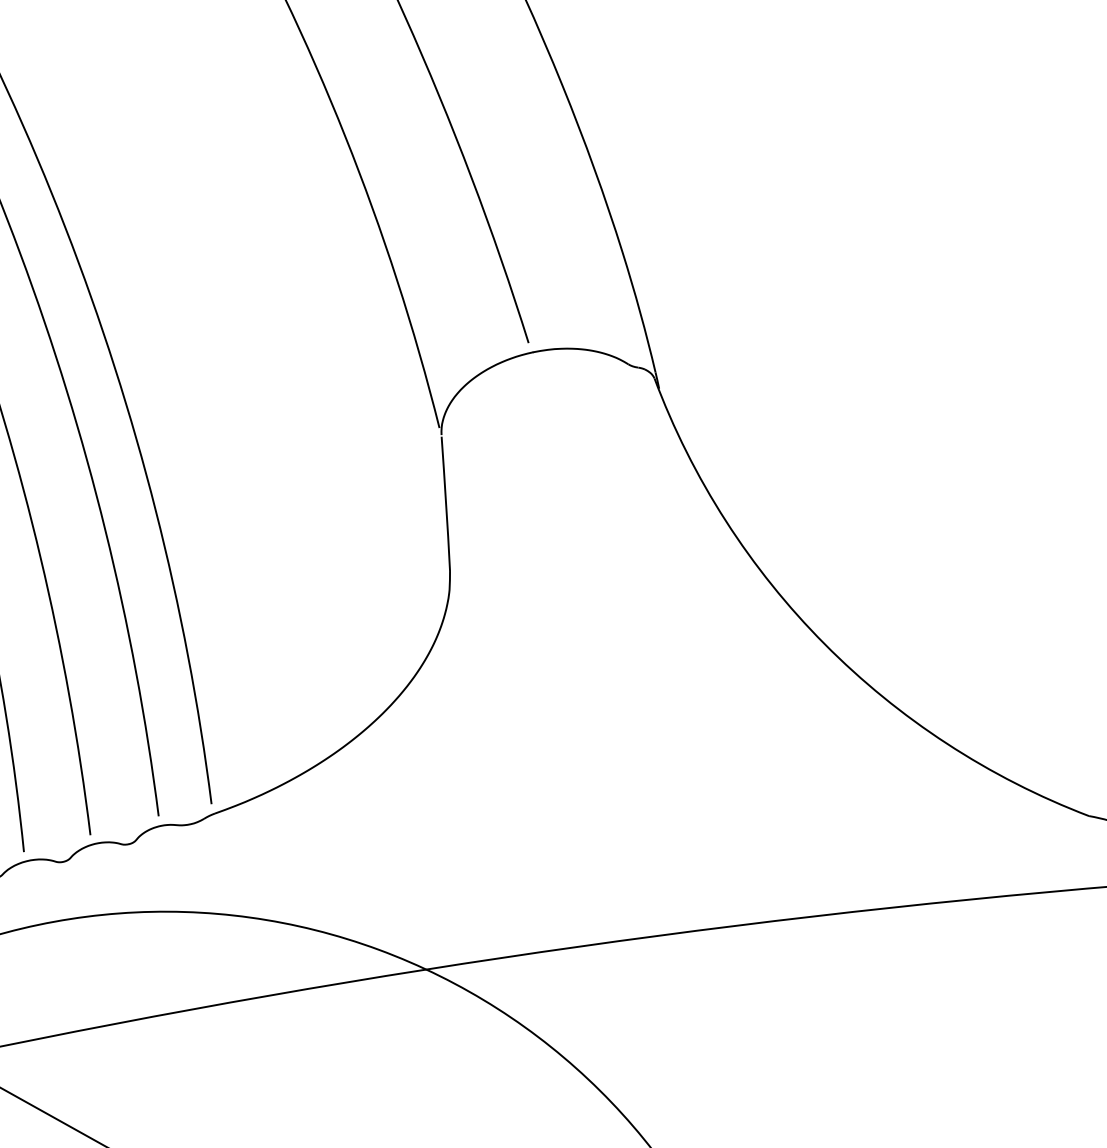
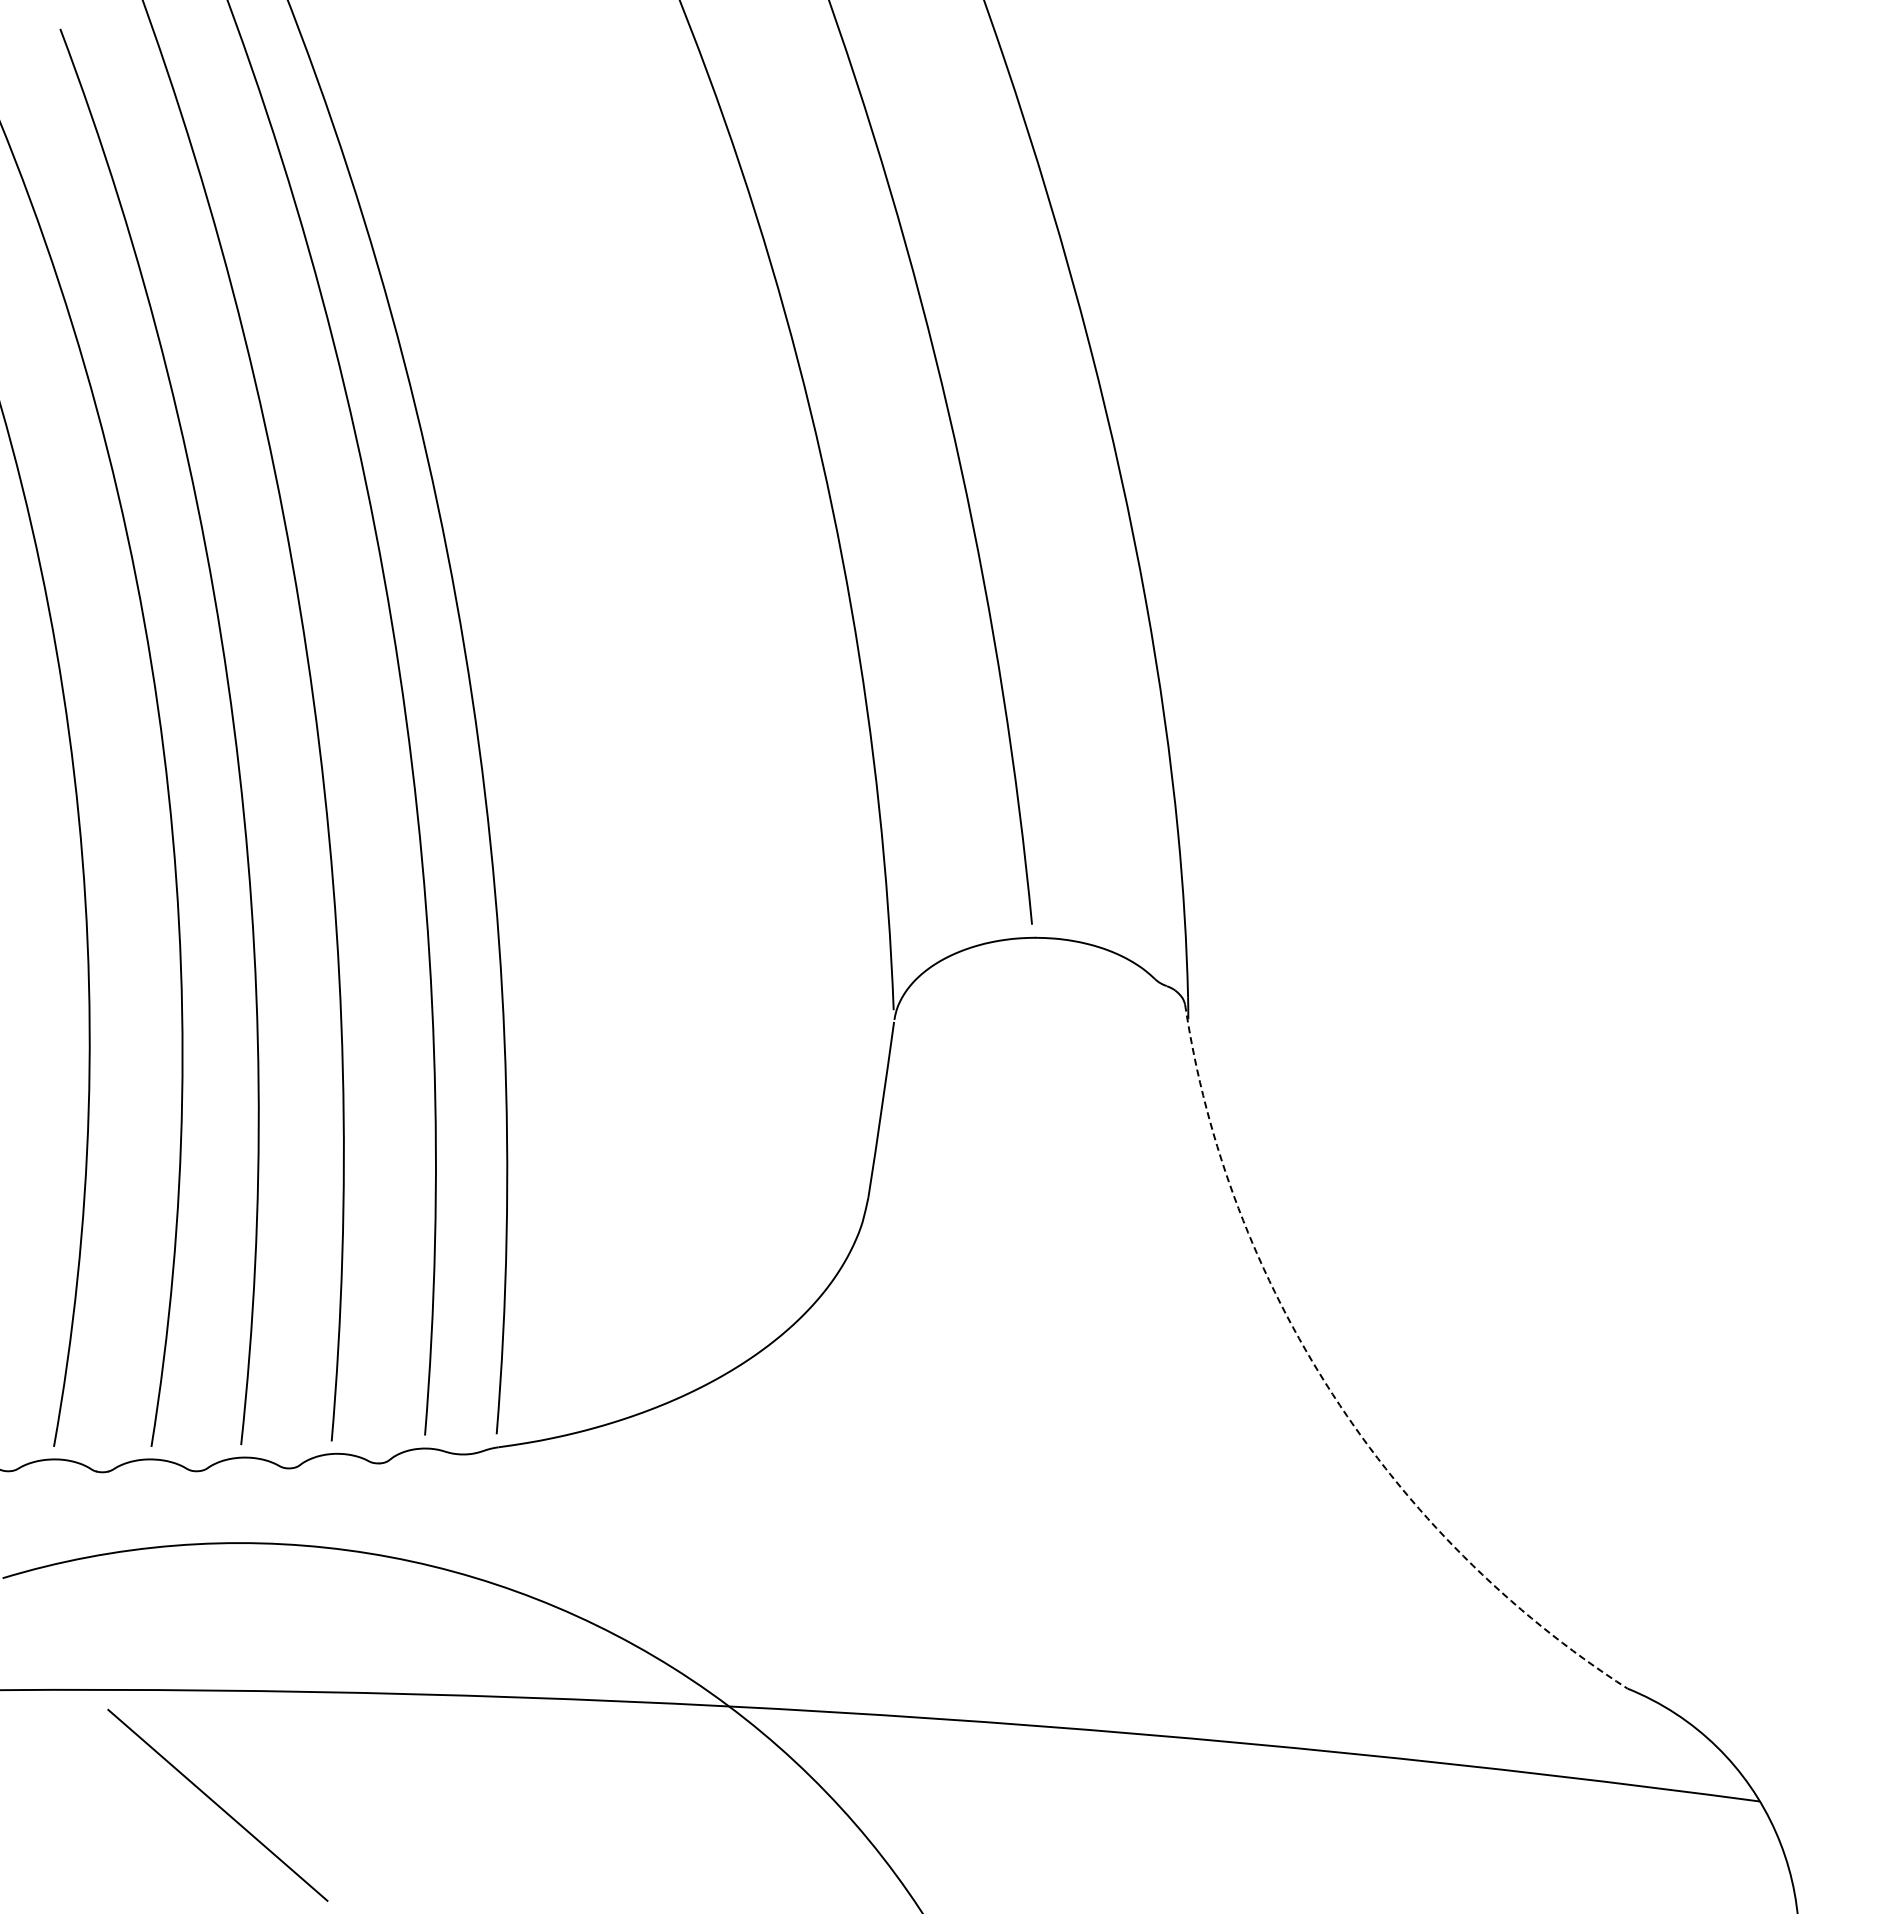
arc: (824, 644) -> (1332, 1394), solid -> dashed

